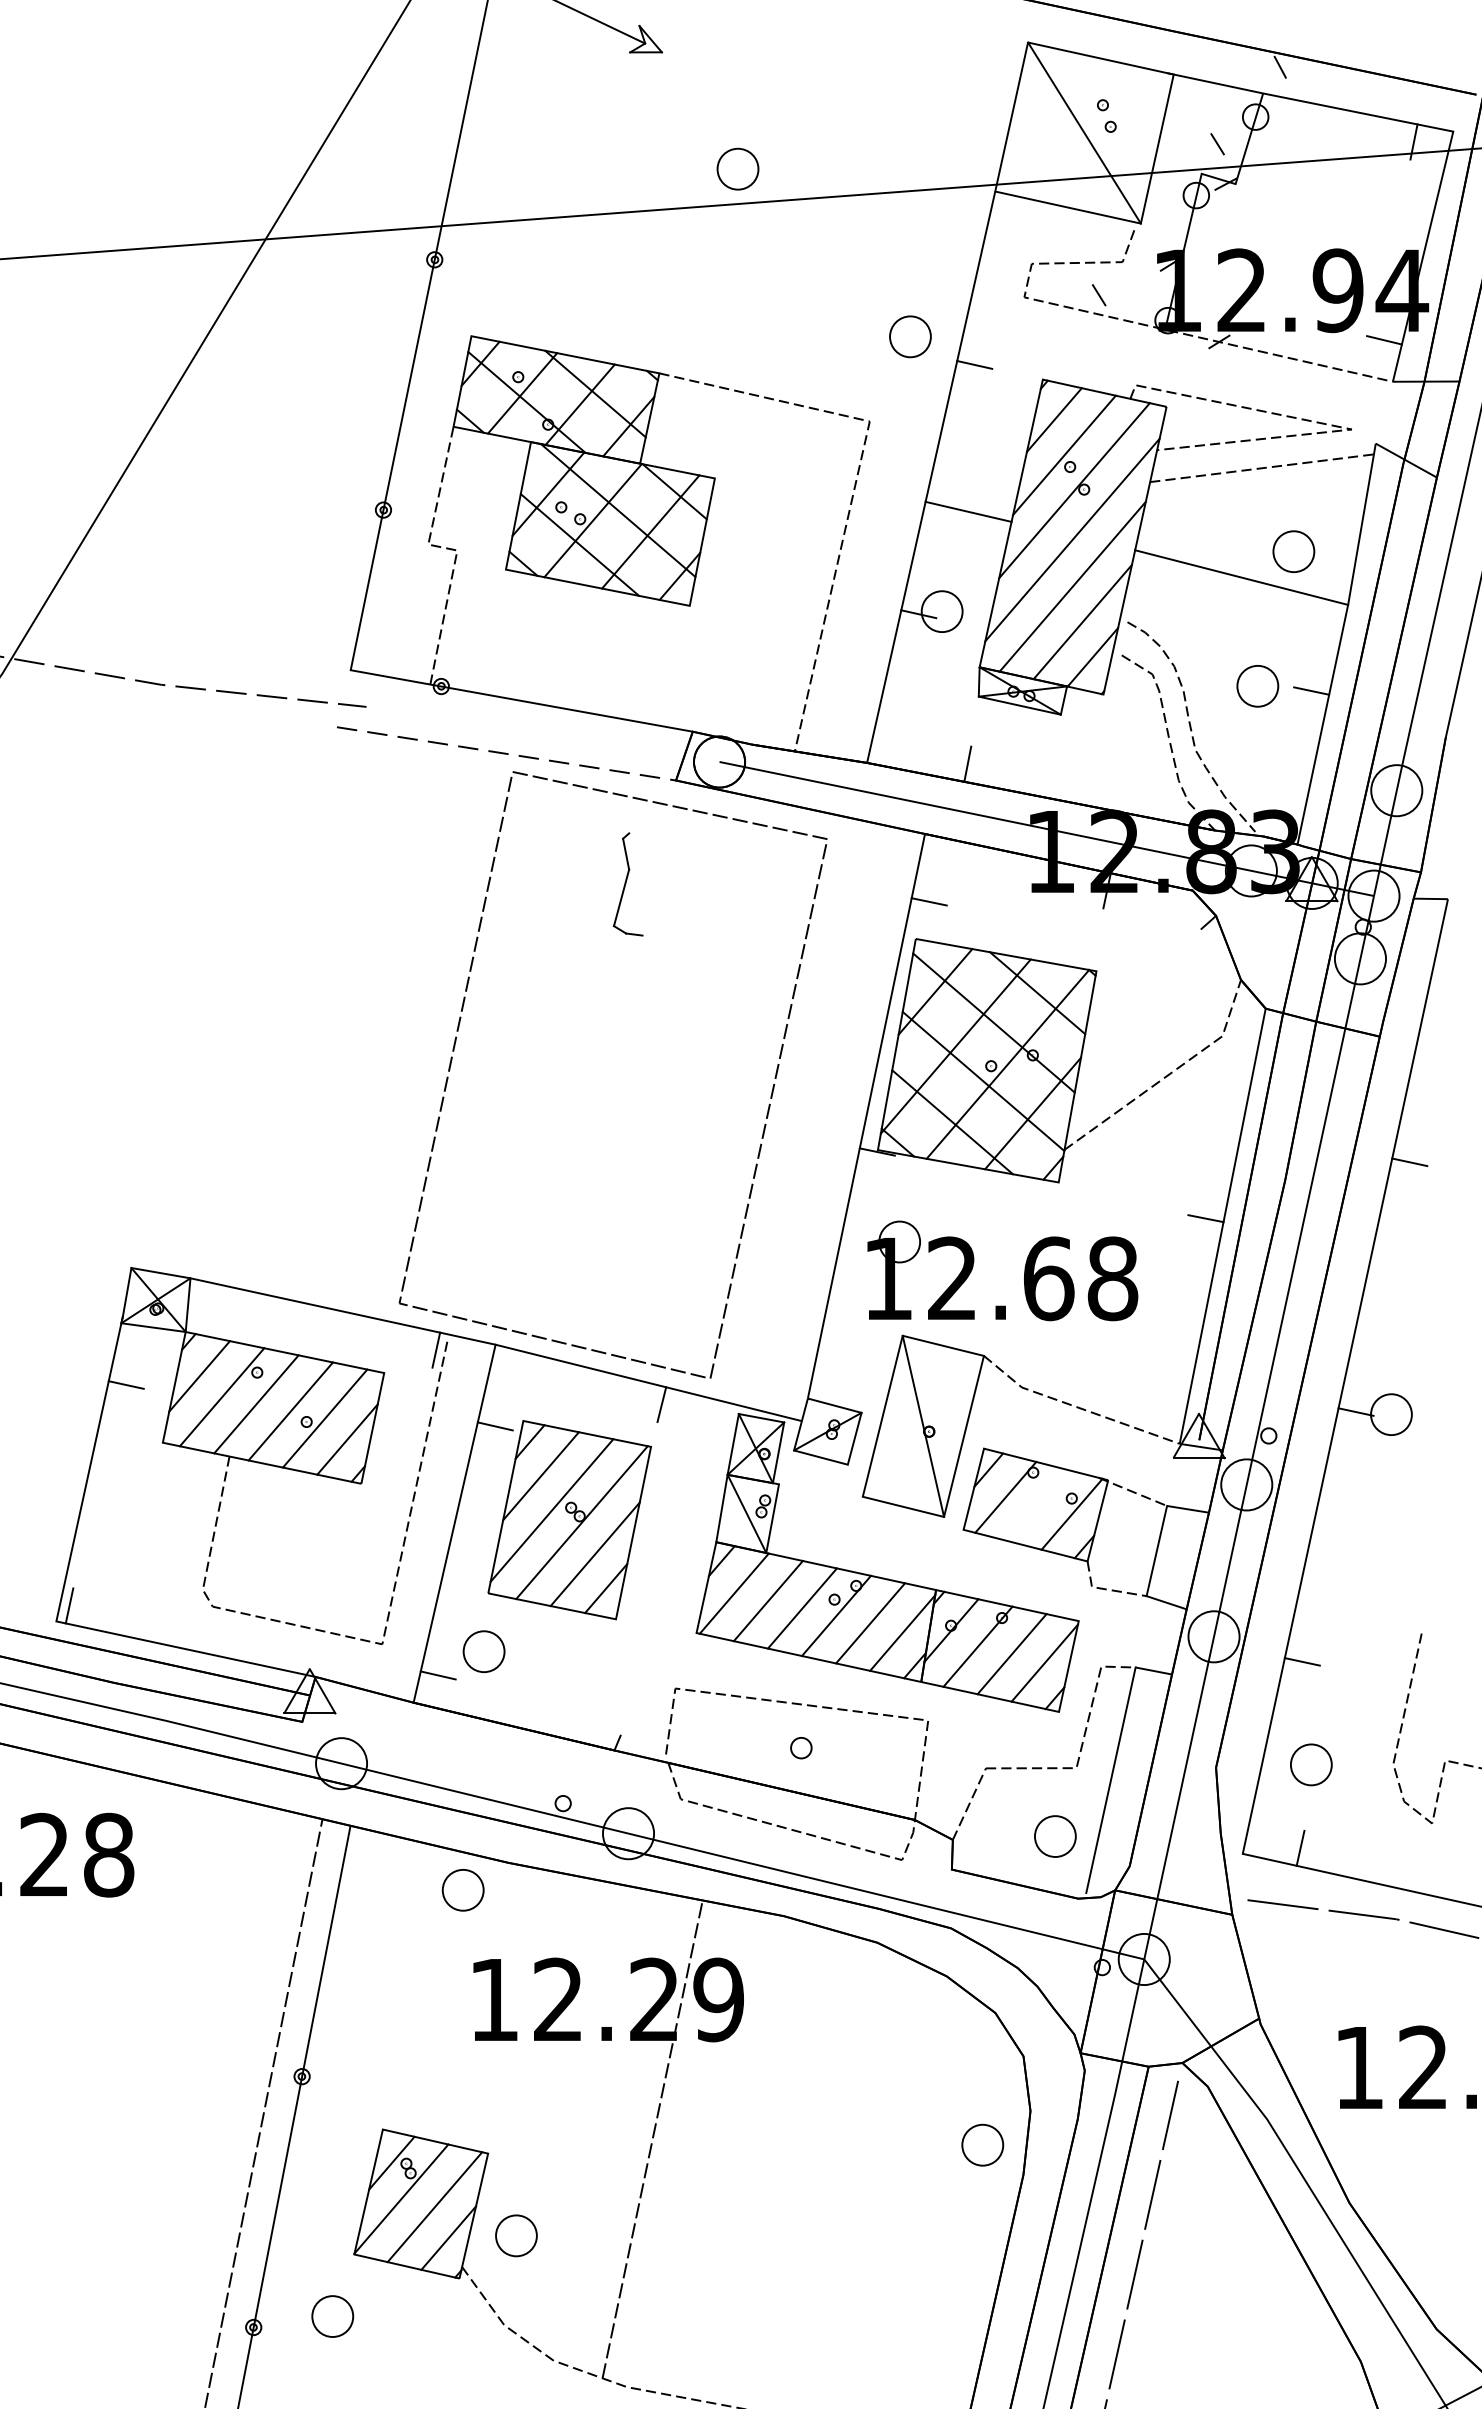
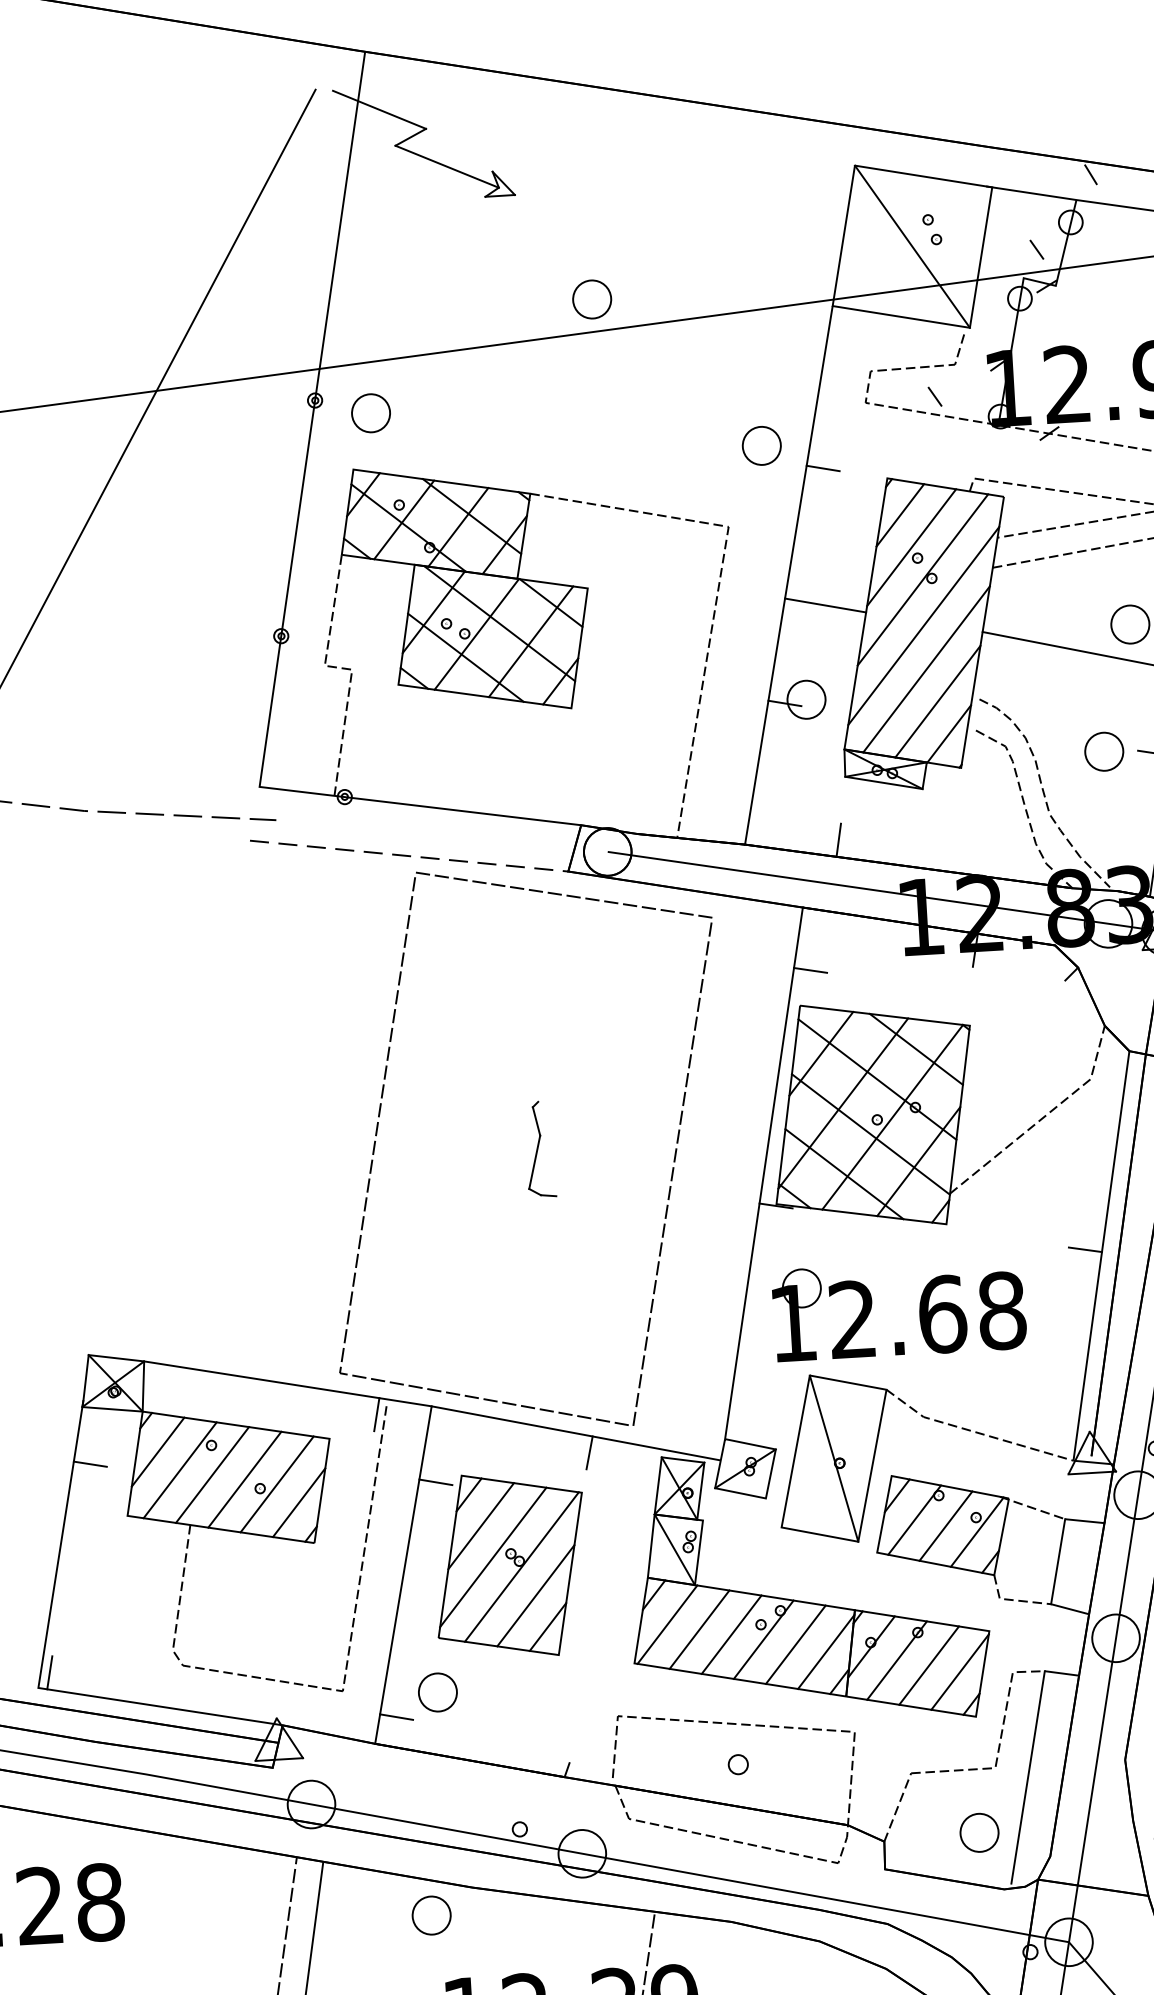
part: (493, 276) -> (370, 412), added
part: (627, 884) -> (539, 1149), moved
line: (1038, 1505) -> (945, 1525), added

